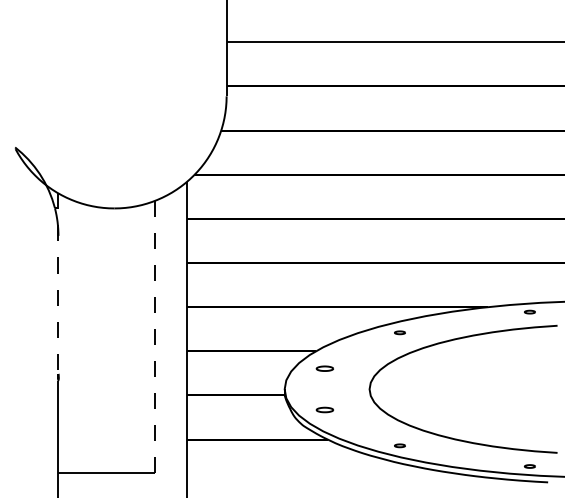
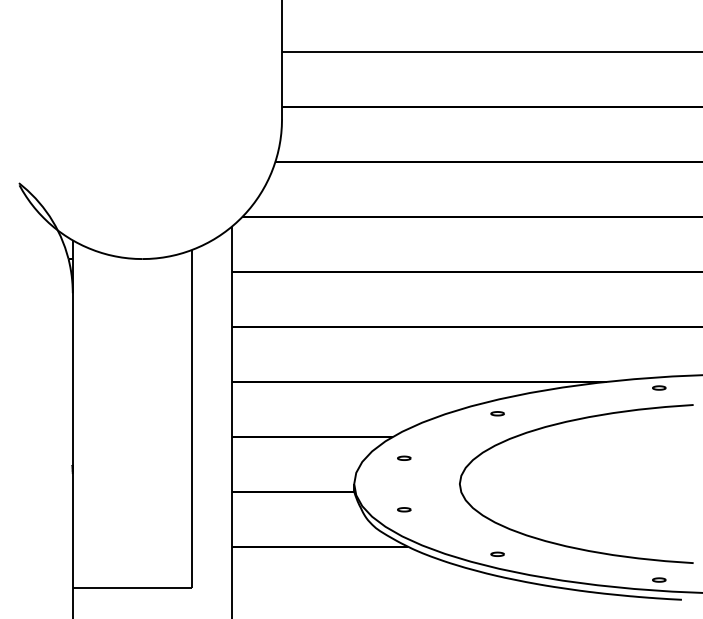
line: (58, 287) -> (72, 357), dashed -> solid
line: (154, 337) -> (192, 419), dashed -> solid
part: (324, 368) -> (403, 458), size x0.62
part: (324, 409) -> (403, 509), size x0.62

